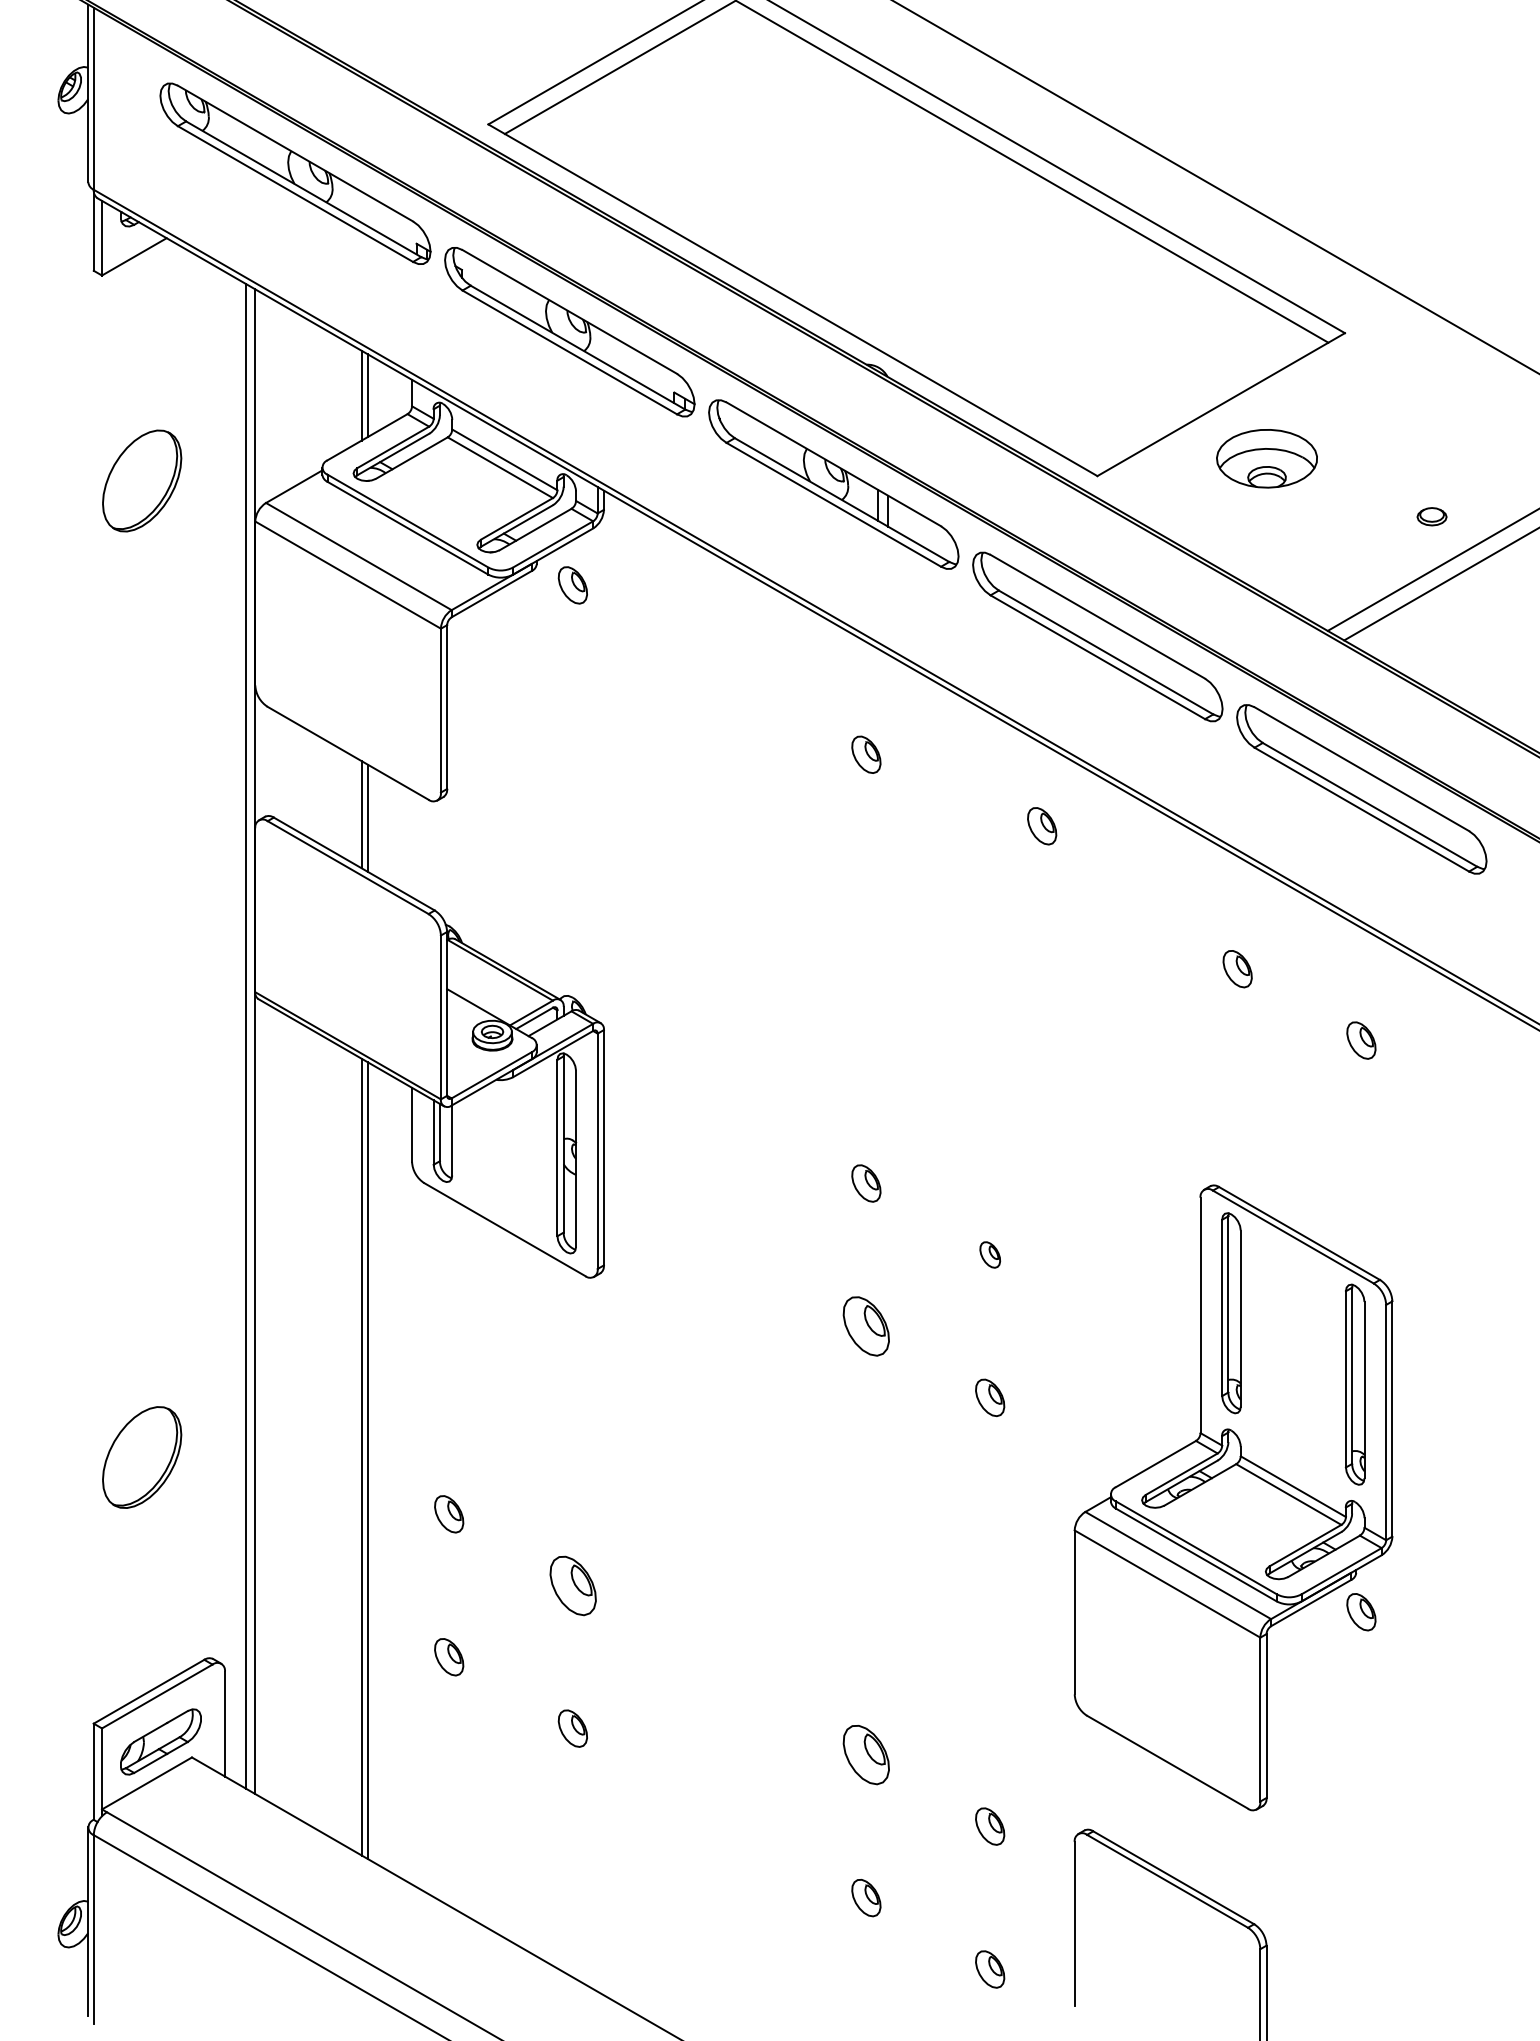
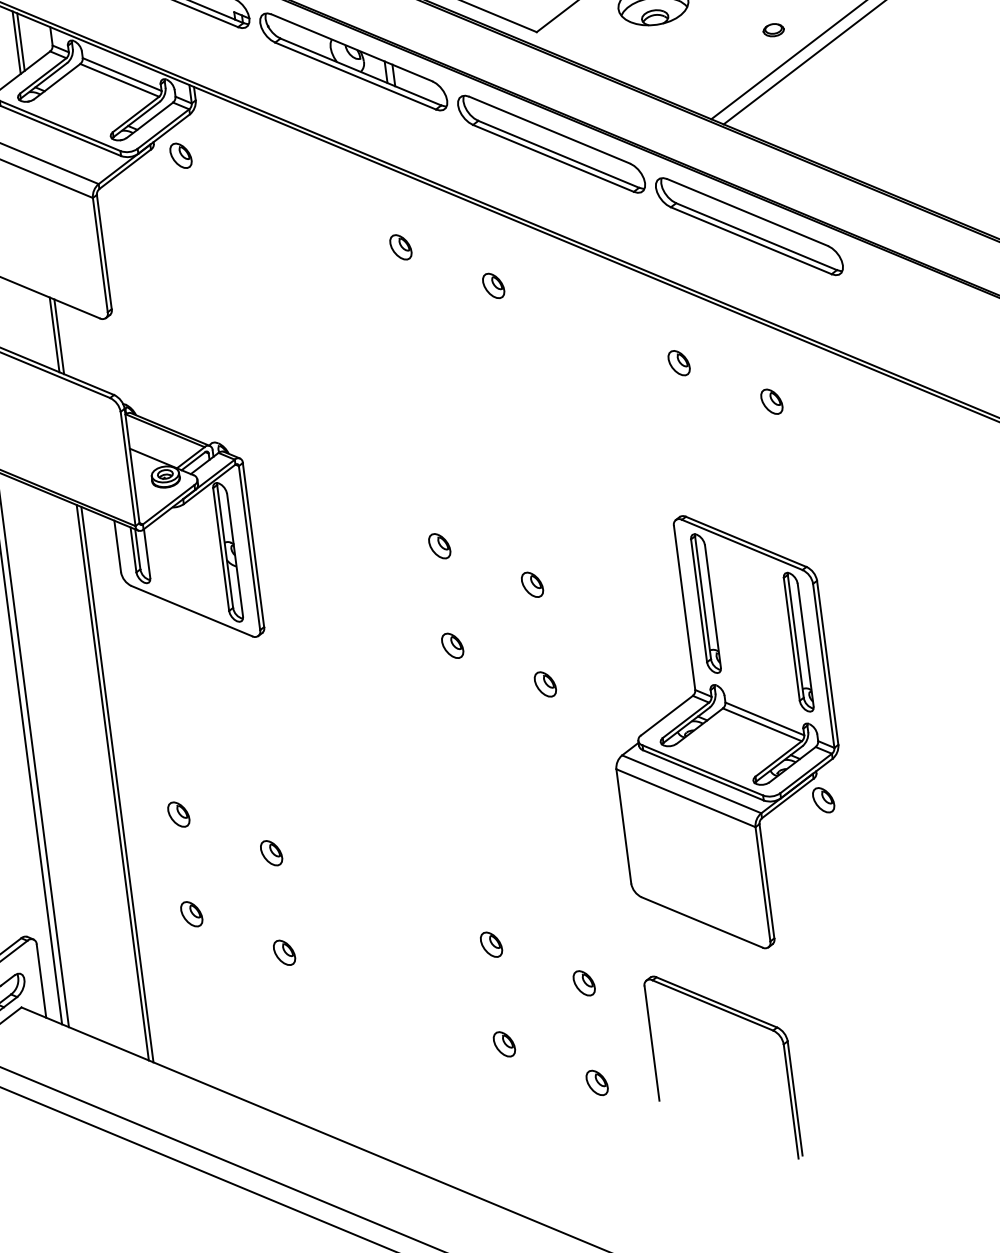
part: (1042, 826) -> (493, 286), moved
part: (990, 1254) -> (532, 584), size x1.43
part: (866, 1326) -> (452, 645), size x0.62
part: (572, 1585) -> (271, 853), size x0.62
part: (866, 1755) -> (491, 945), size x0.62

